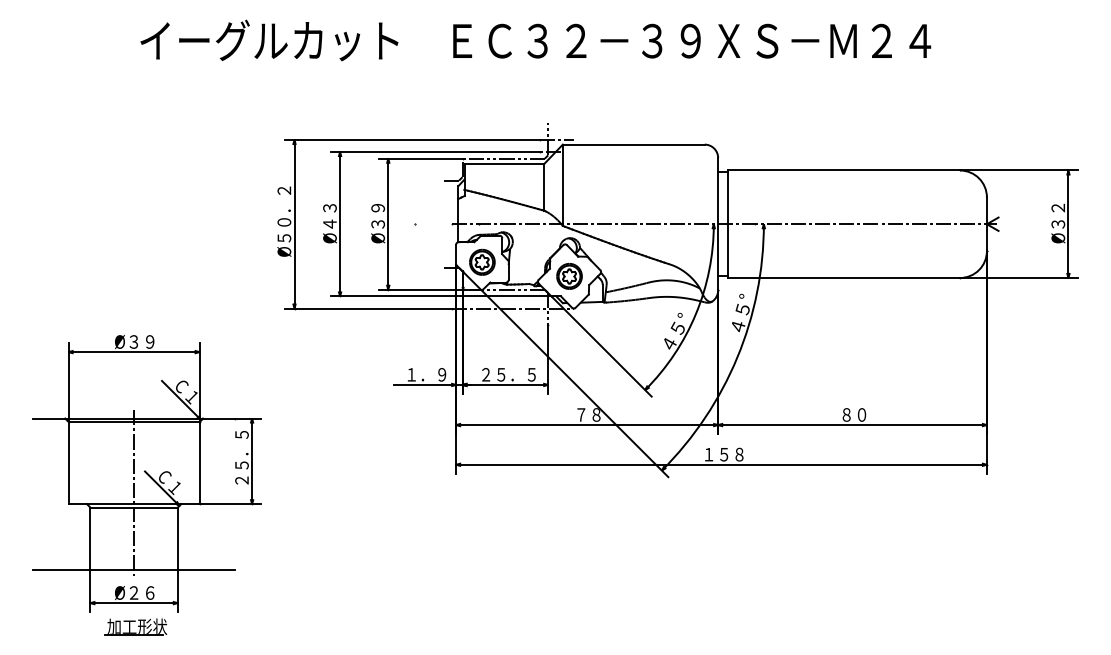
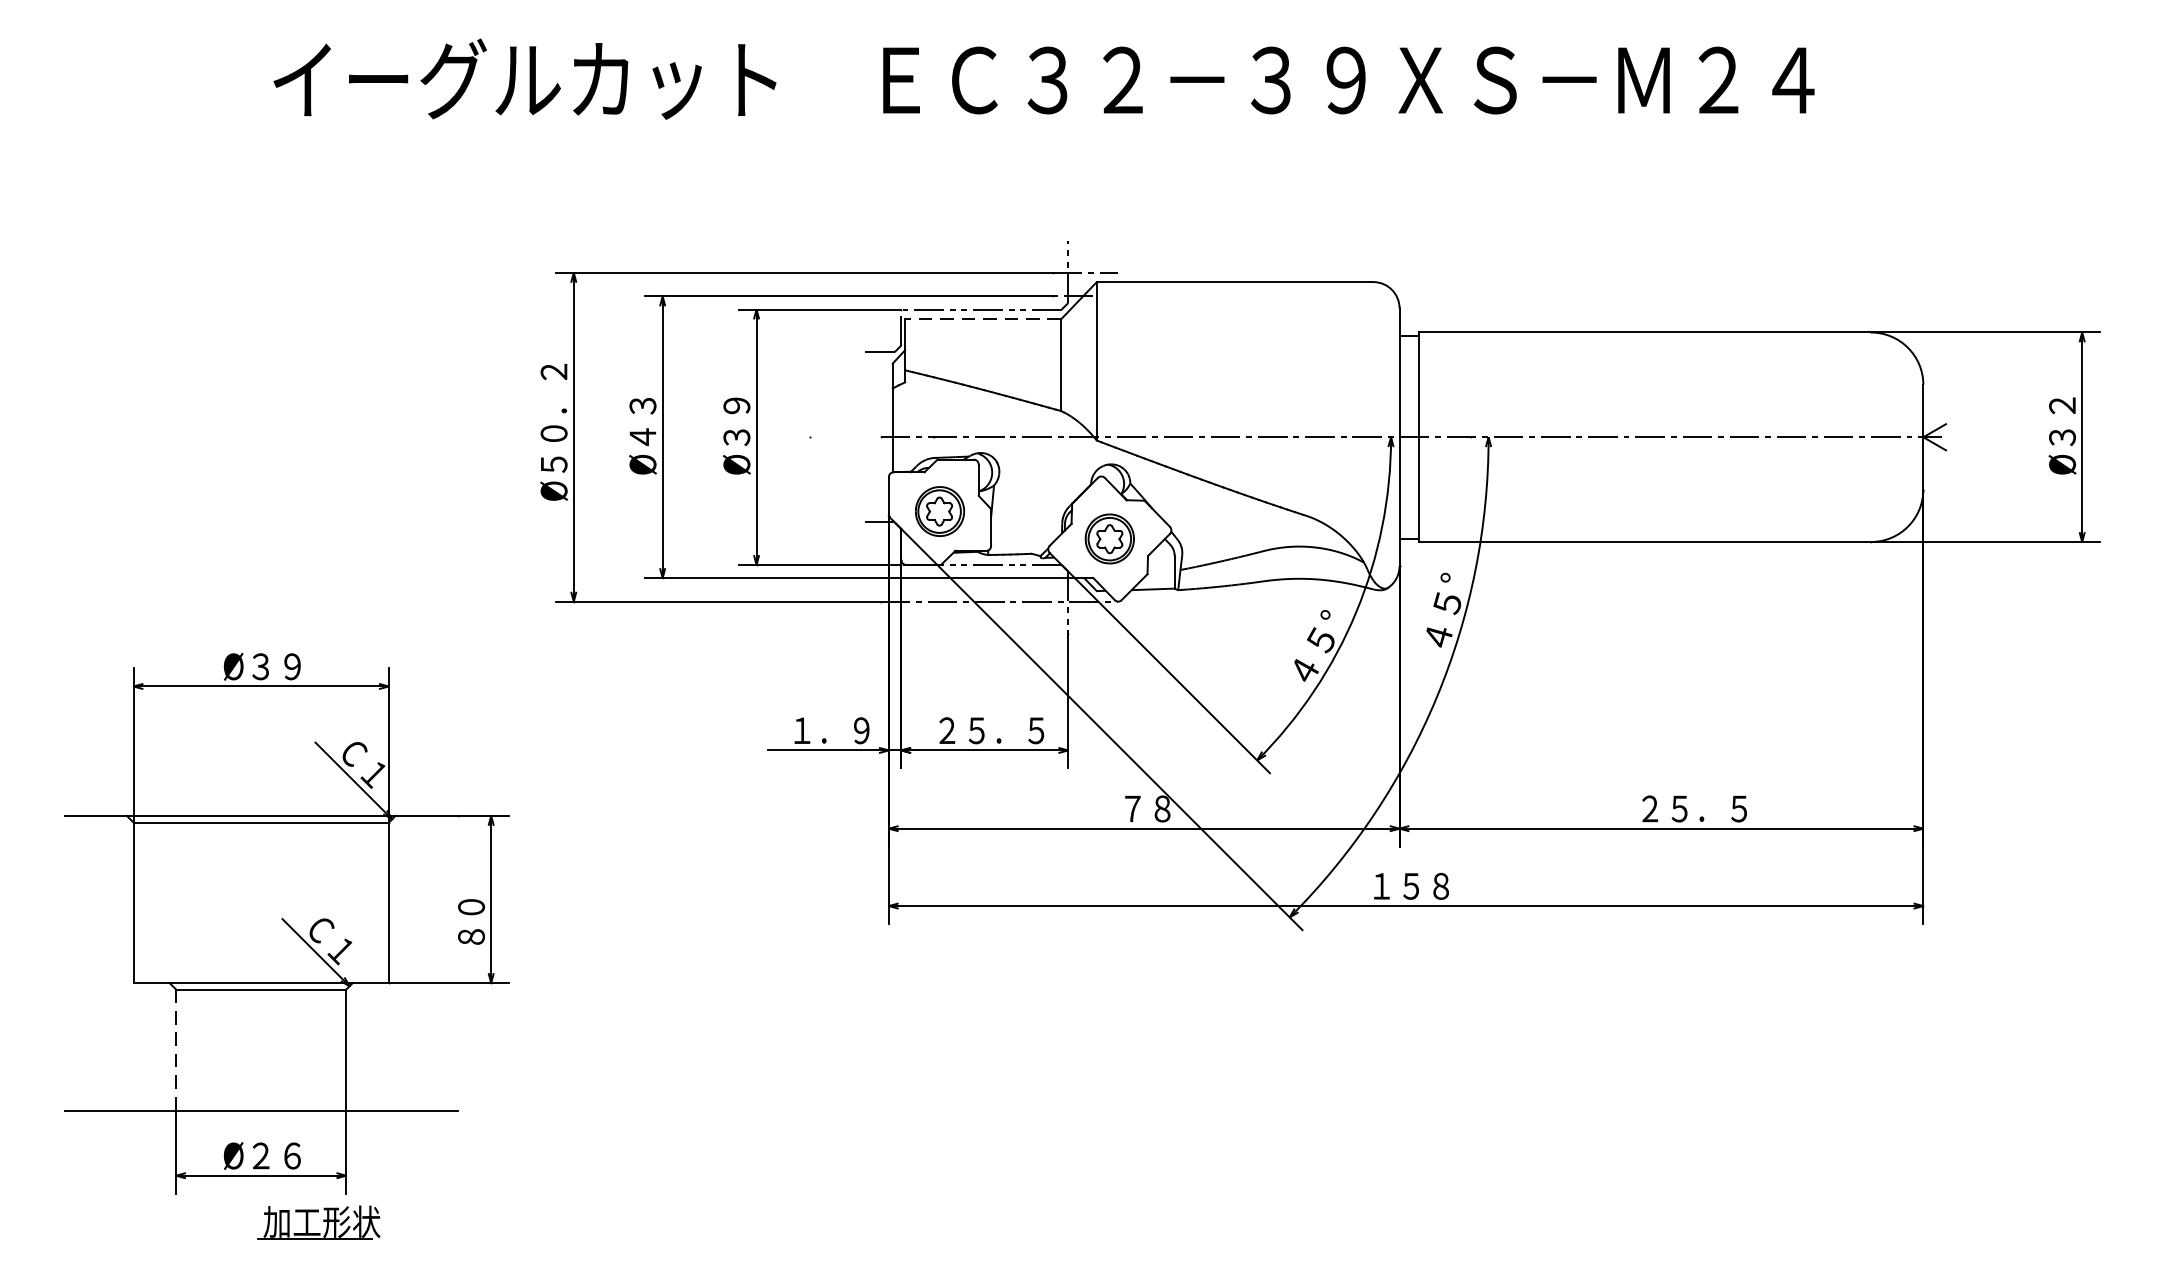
line: (504, 163) -> (983, 318), solid -> dashed
text: (869, 414) -> (1694, 808), ８０ -> ２５．５
text: (241, 457) -> (470, 891), ２５．５ -> ８０
line: (134, 492) -> (261, 960), removed
line: (90, 539) -> (176, 1051), solid -> dashed
part: (135, 626) -> (318, 1221), moved

